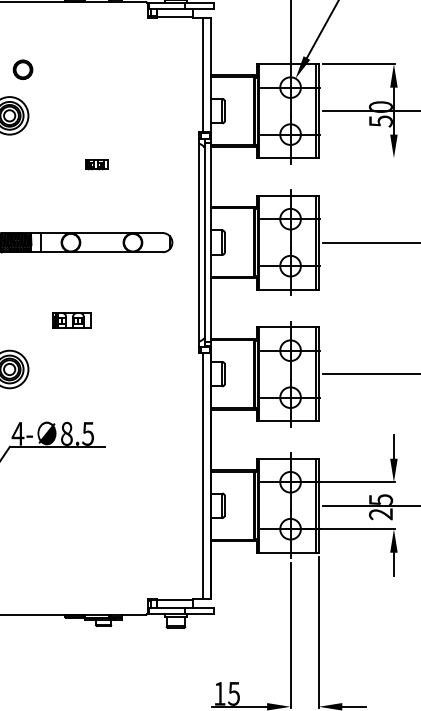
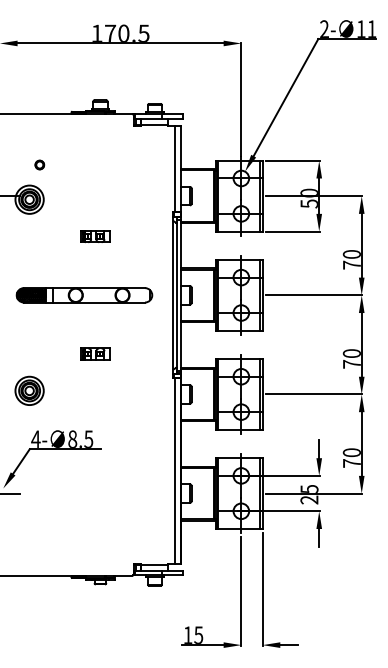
part: (22, 69) -> (39, 164), size x0.62
line: (358, 157) -> (292, 231), added
part: (97, 164) -> (95, 236), size x1.67
part: (71, 319) -> (95, 353), moved

